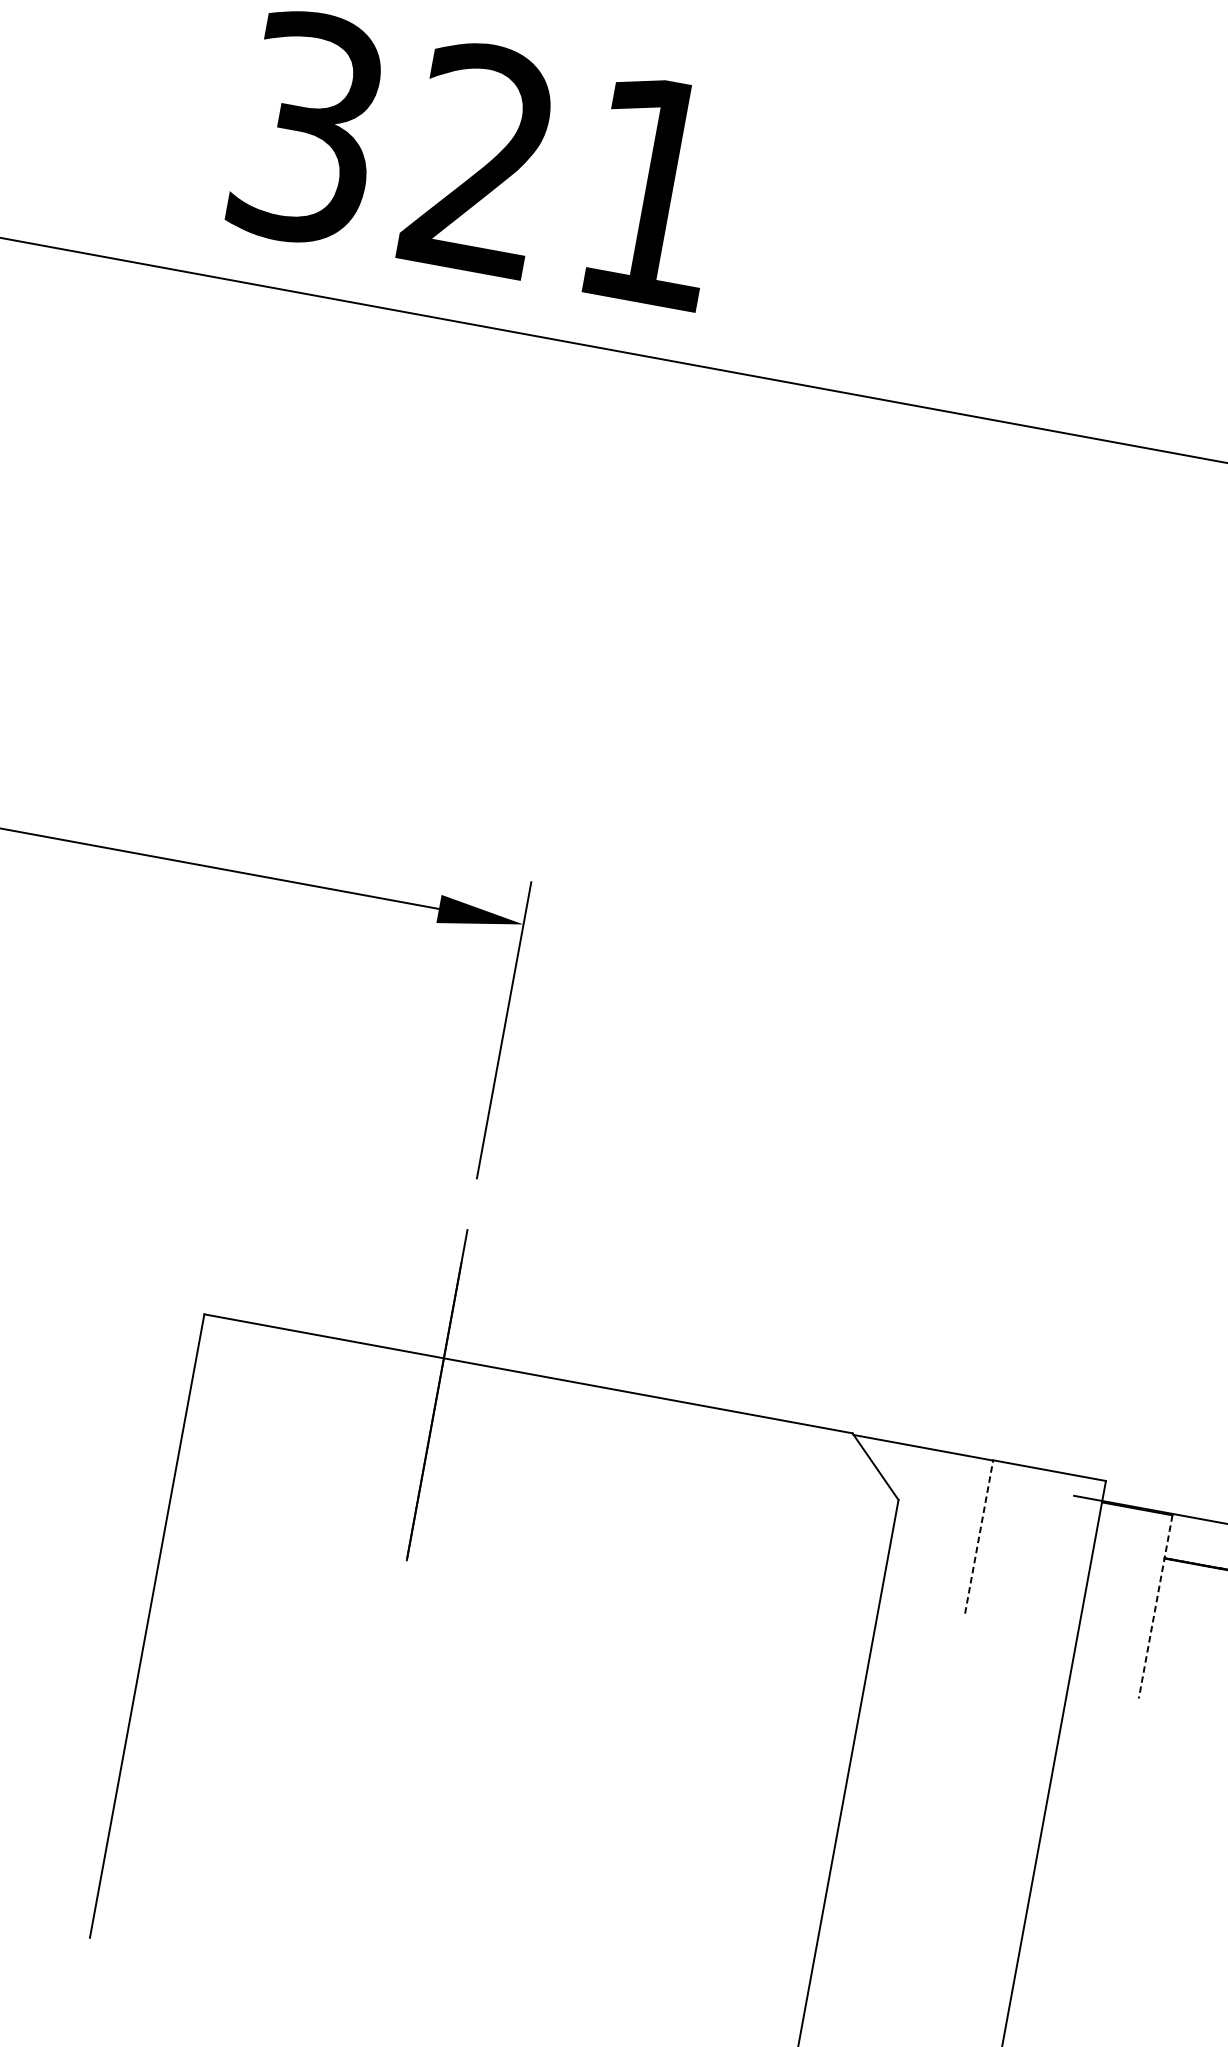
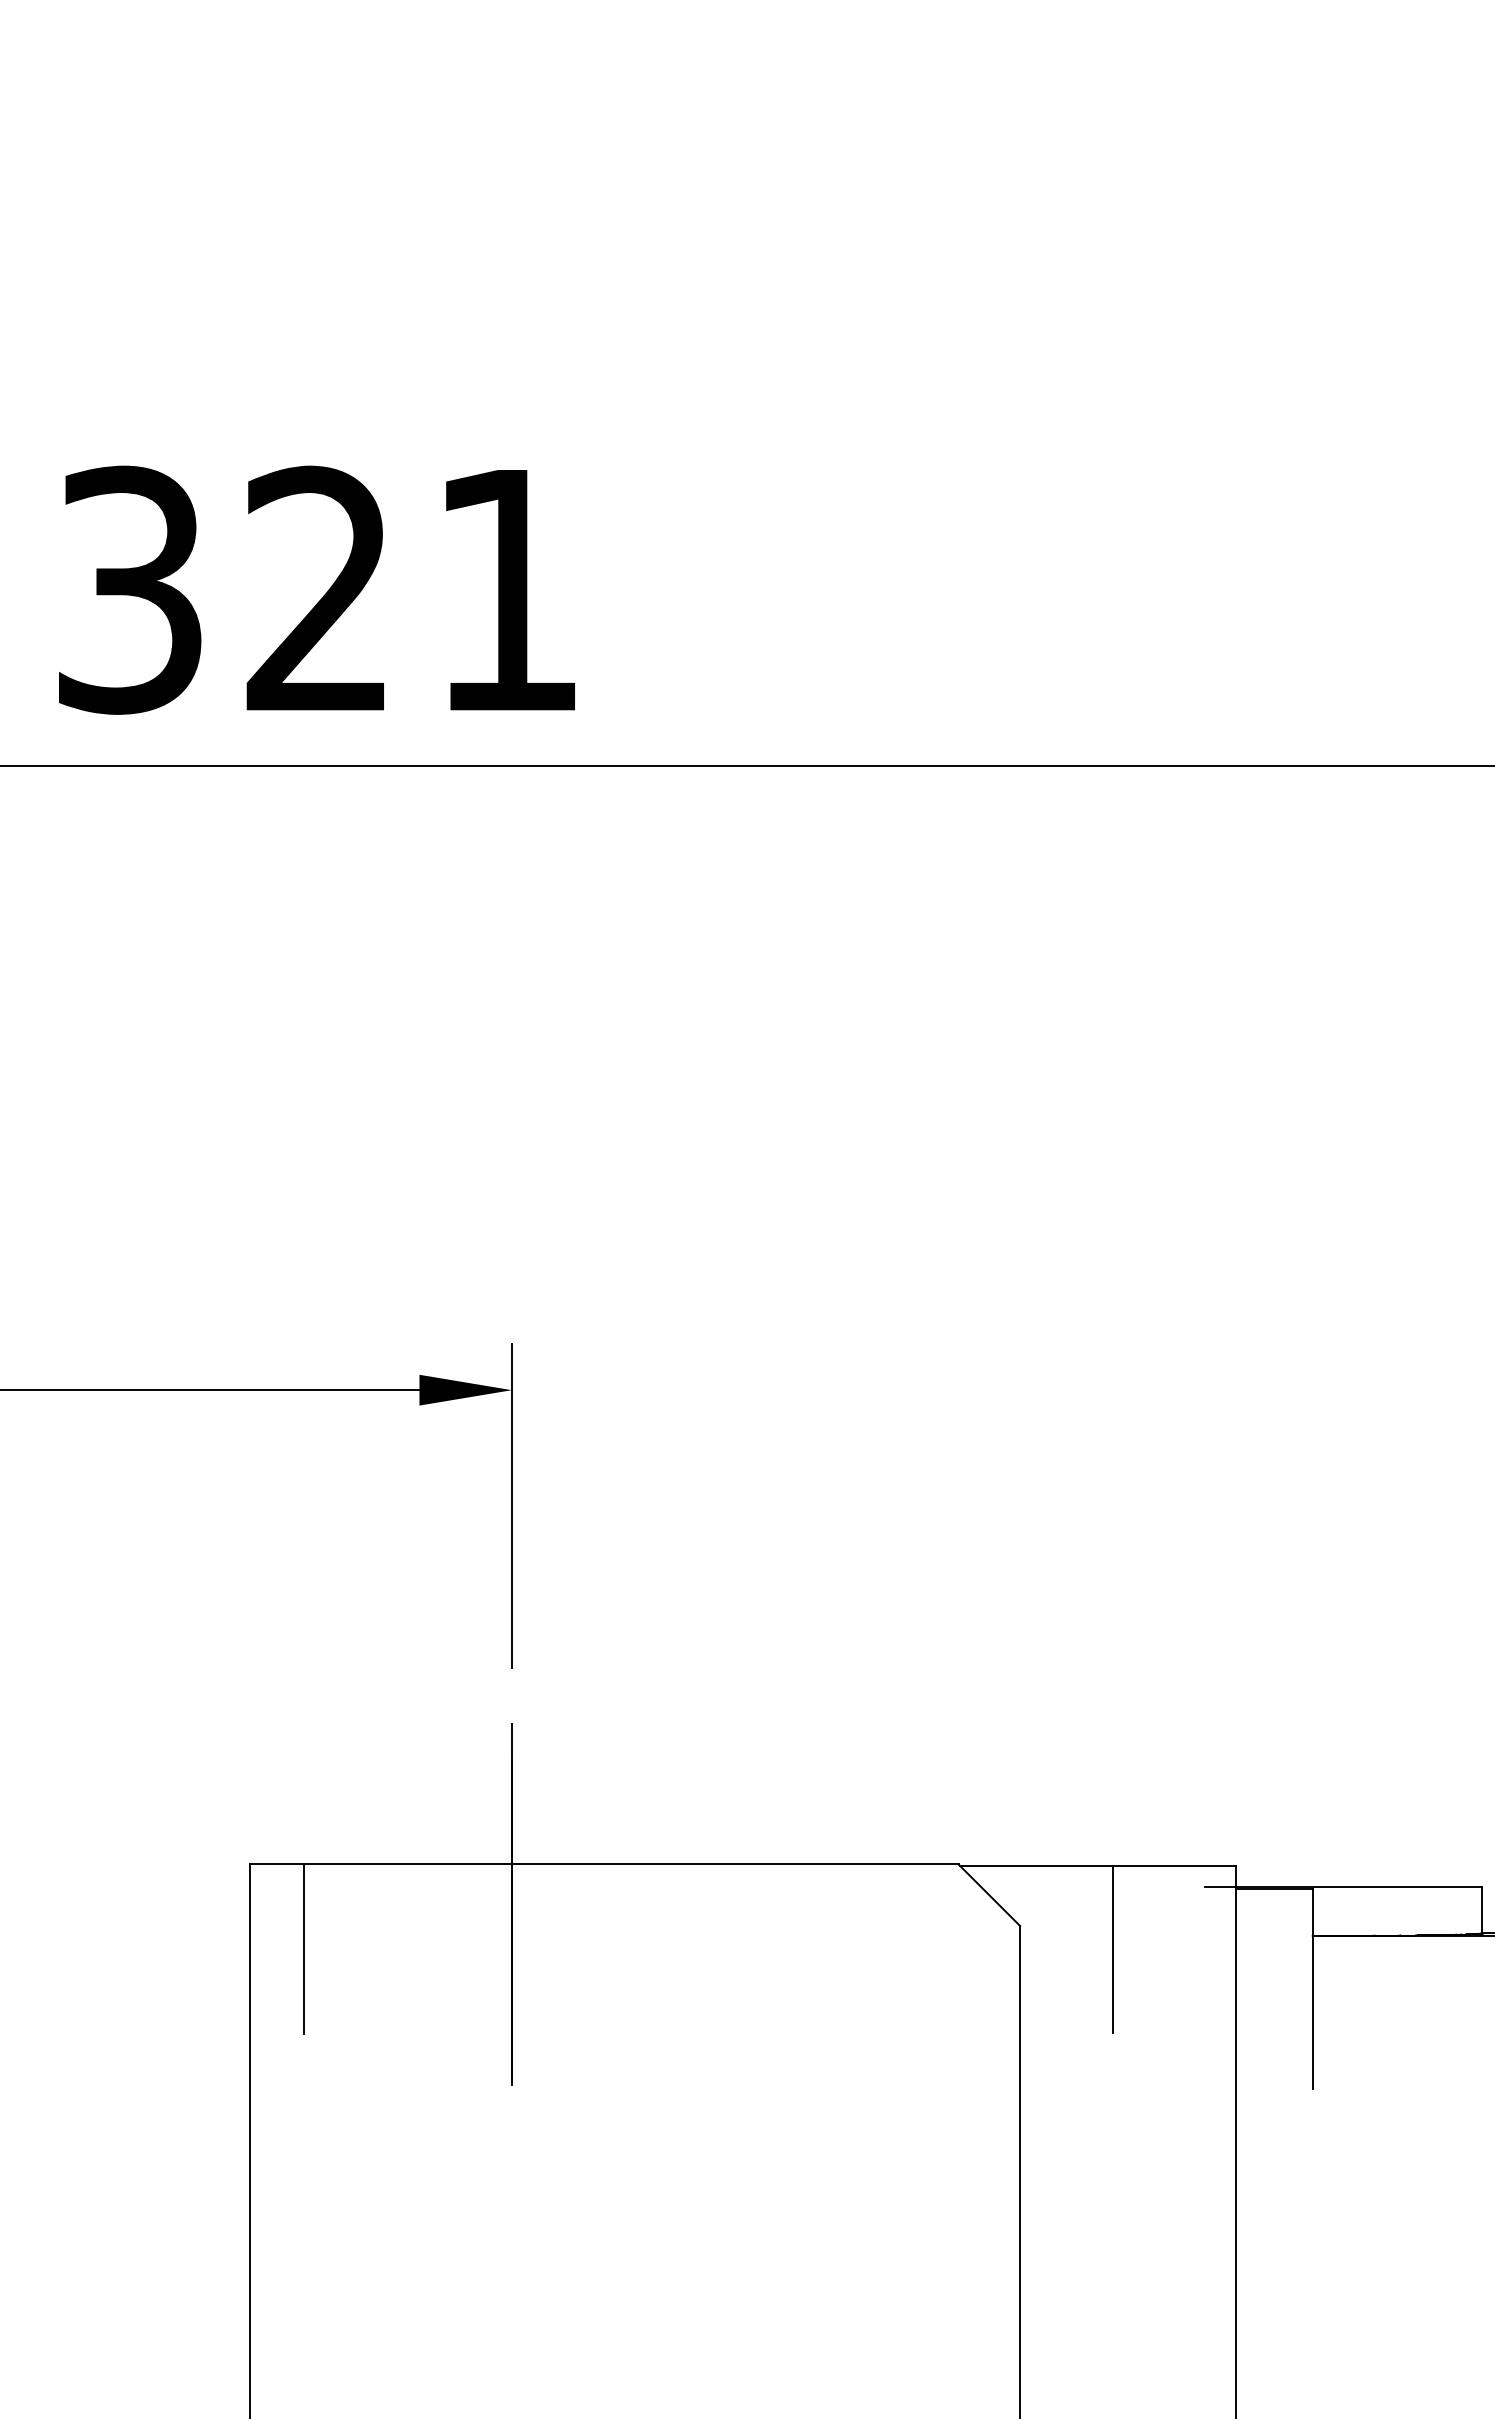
line: (239, 1400) -> (303, 1948), added
line: (979, 1537) -> (1112, 1949), dashed -> solid
line: (1155, 1607) -> (1312, 1989), dashed -> solid

